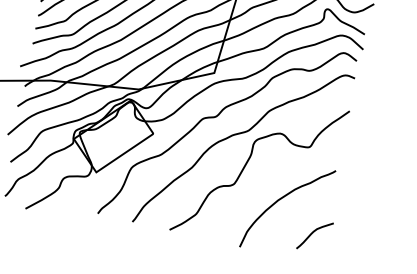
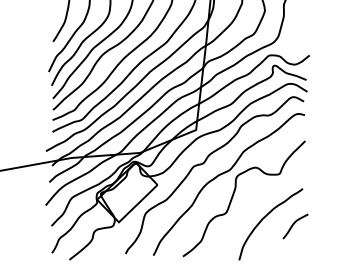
curve: (314, 233) -> (294, 224), moved

